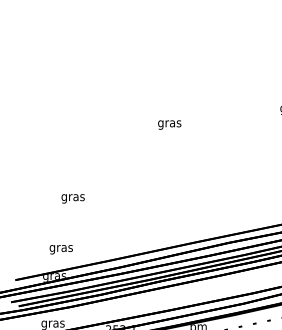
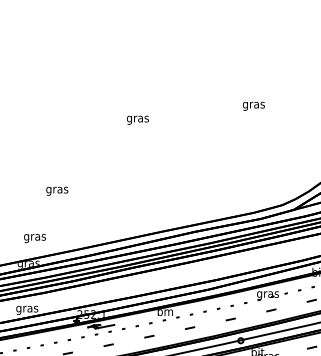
text: (73, 198) -> (57, 190), moved

